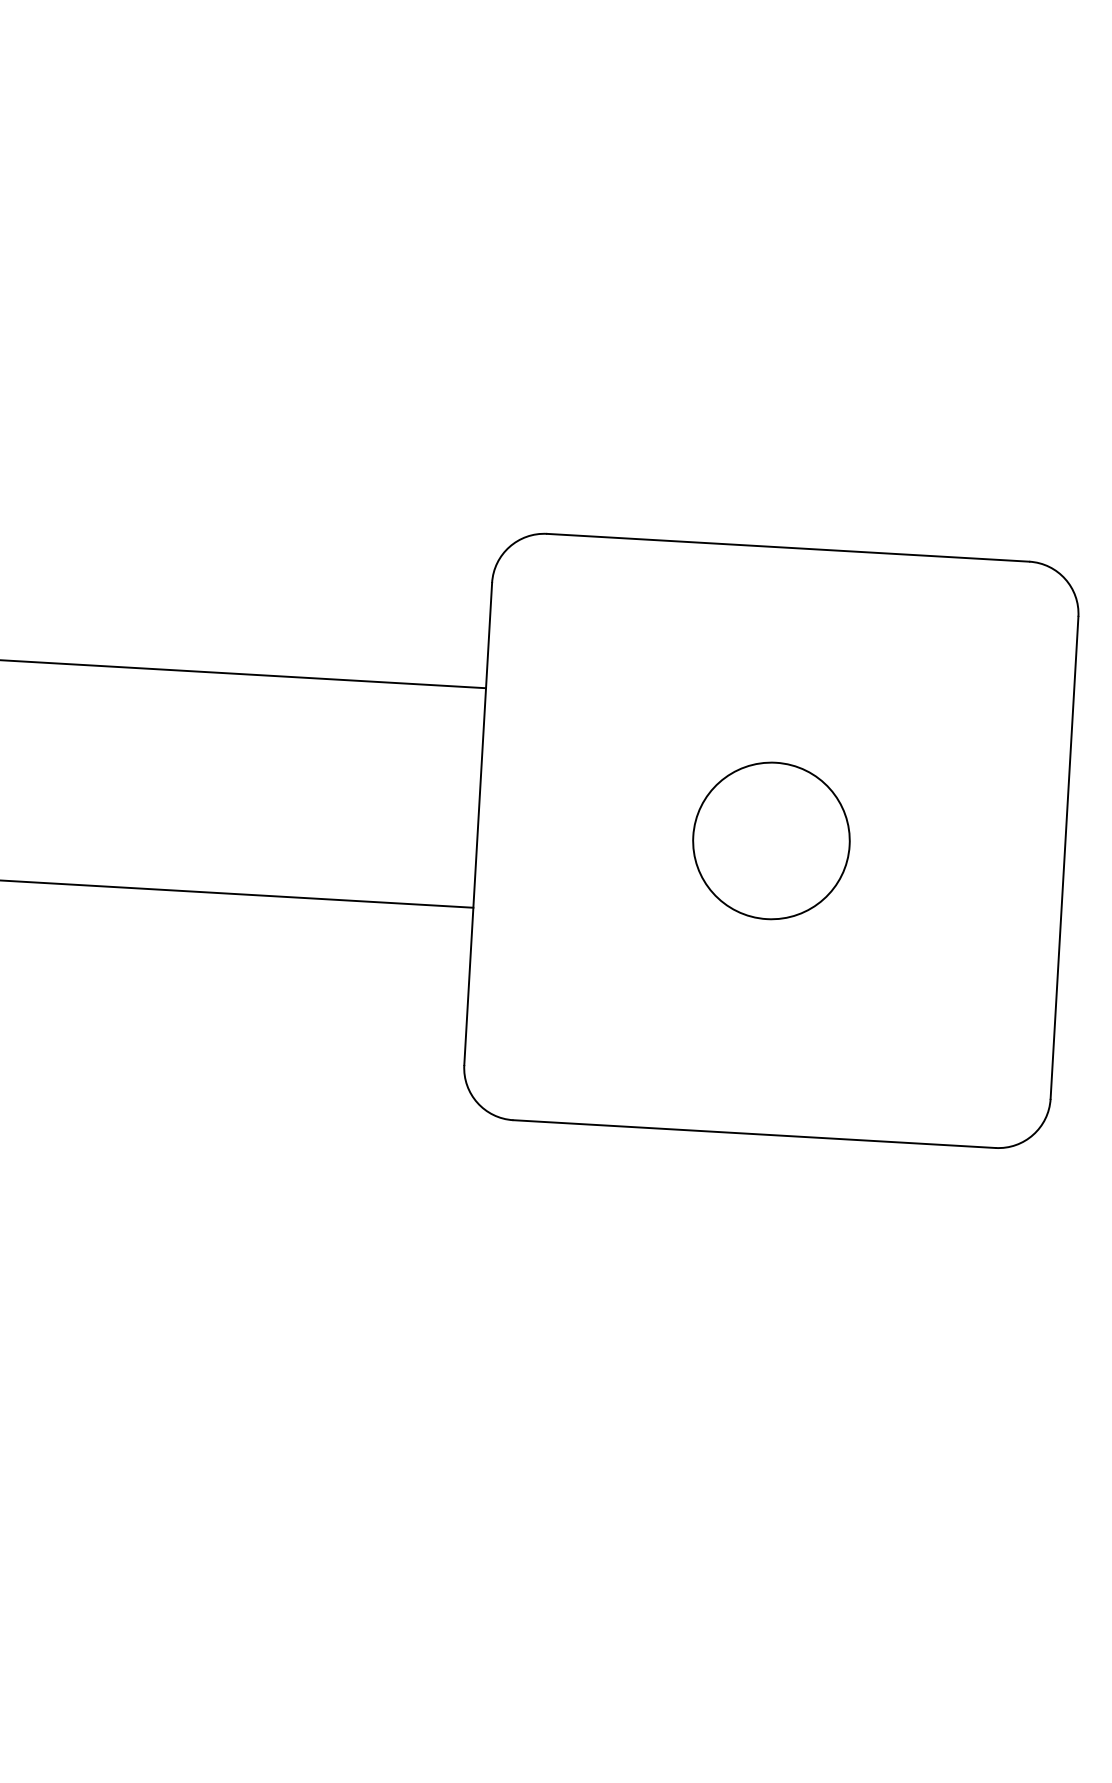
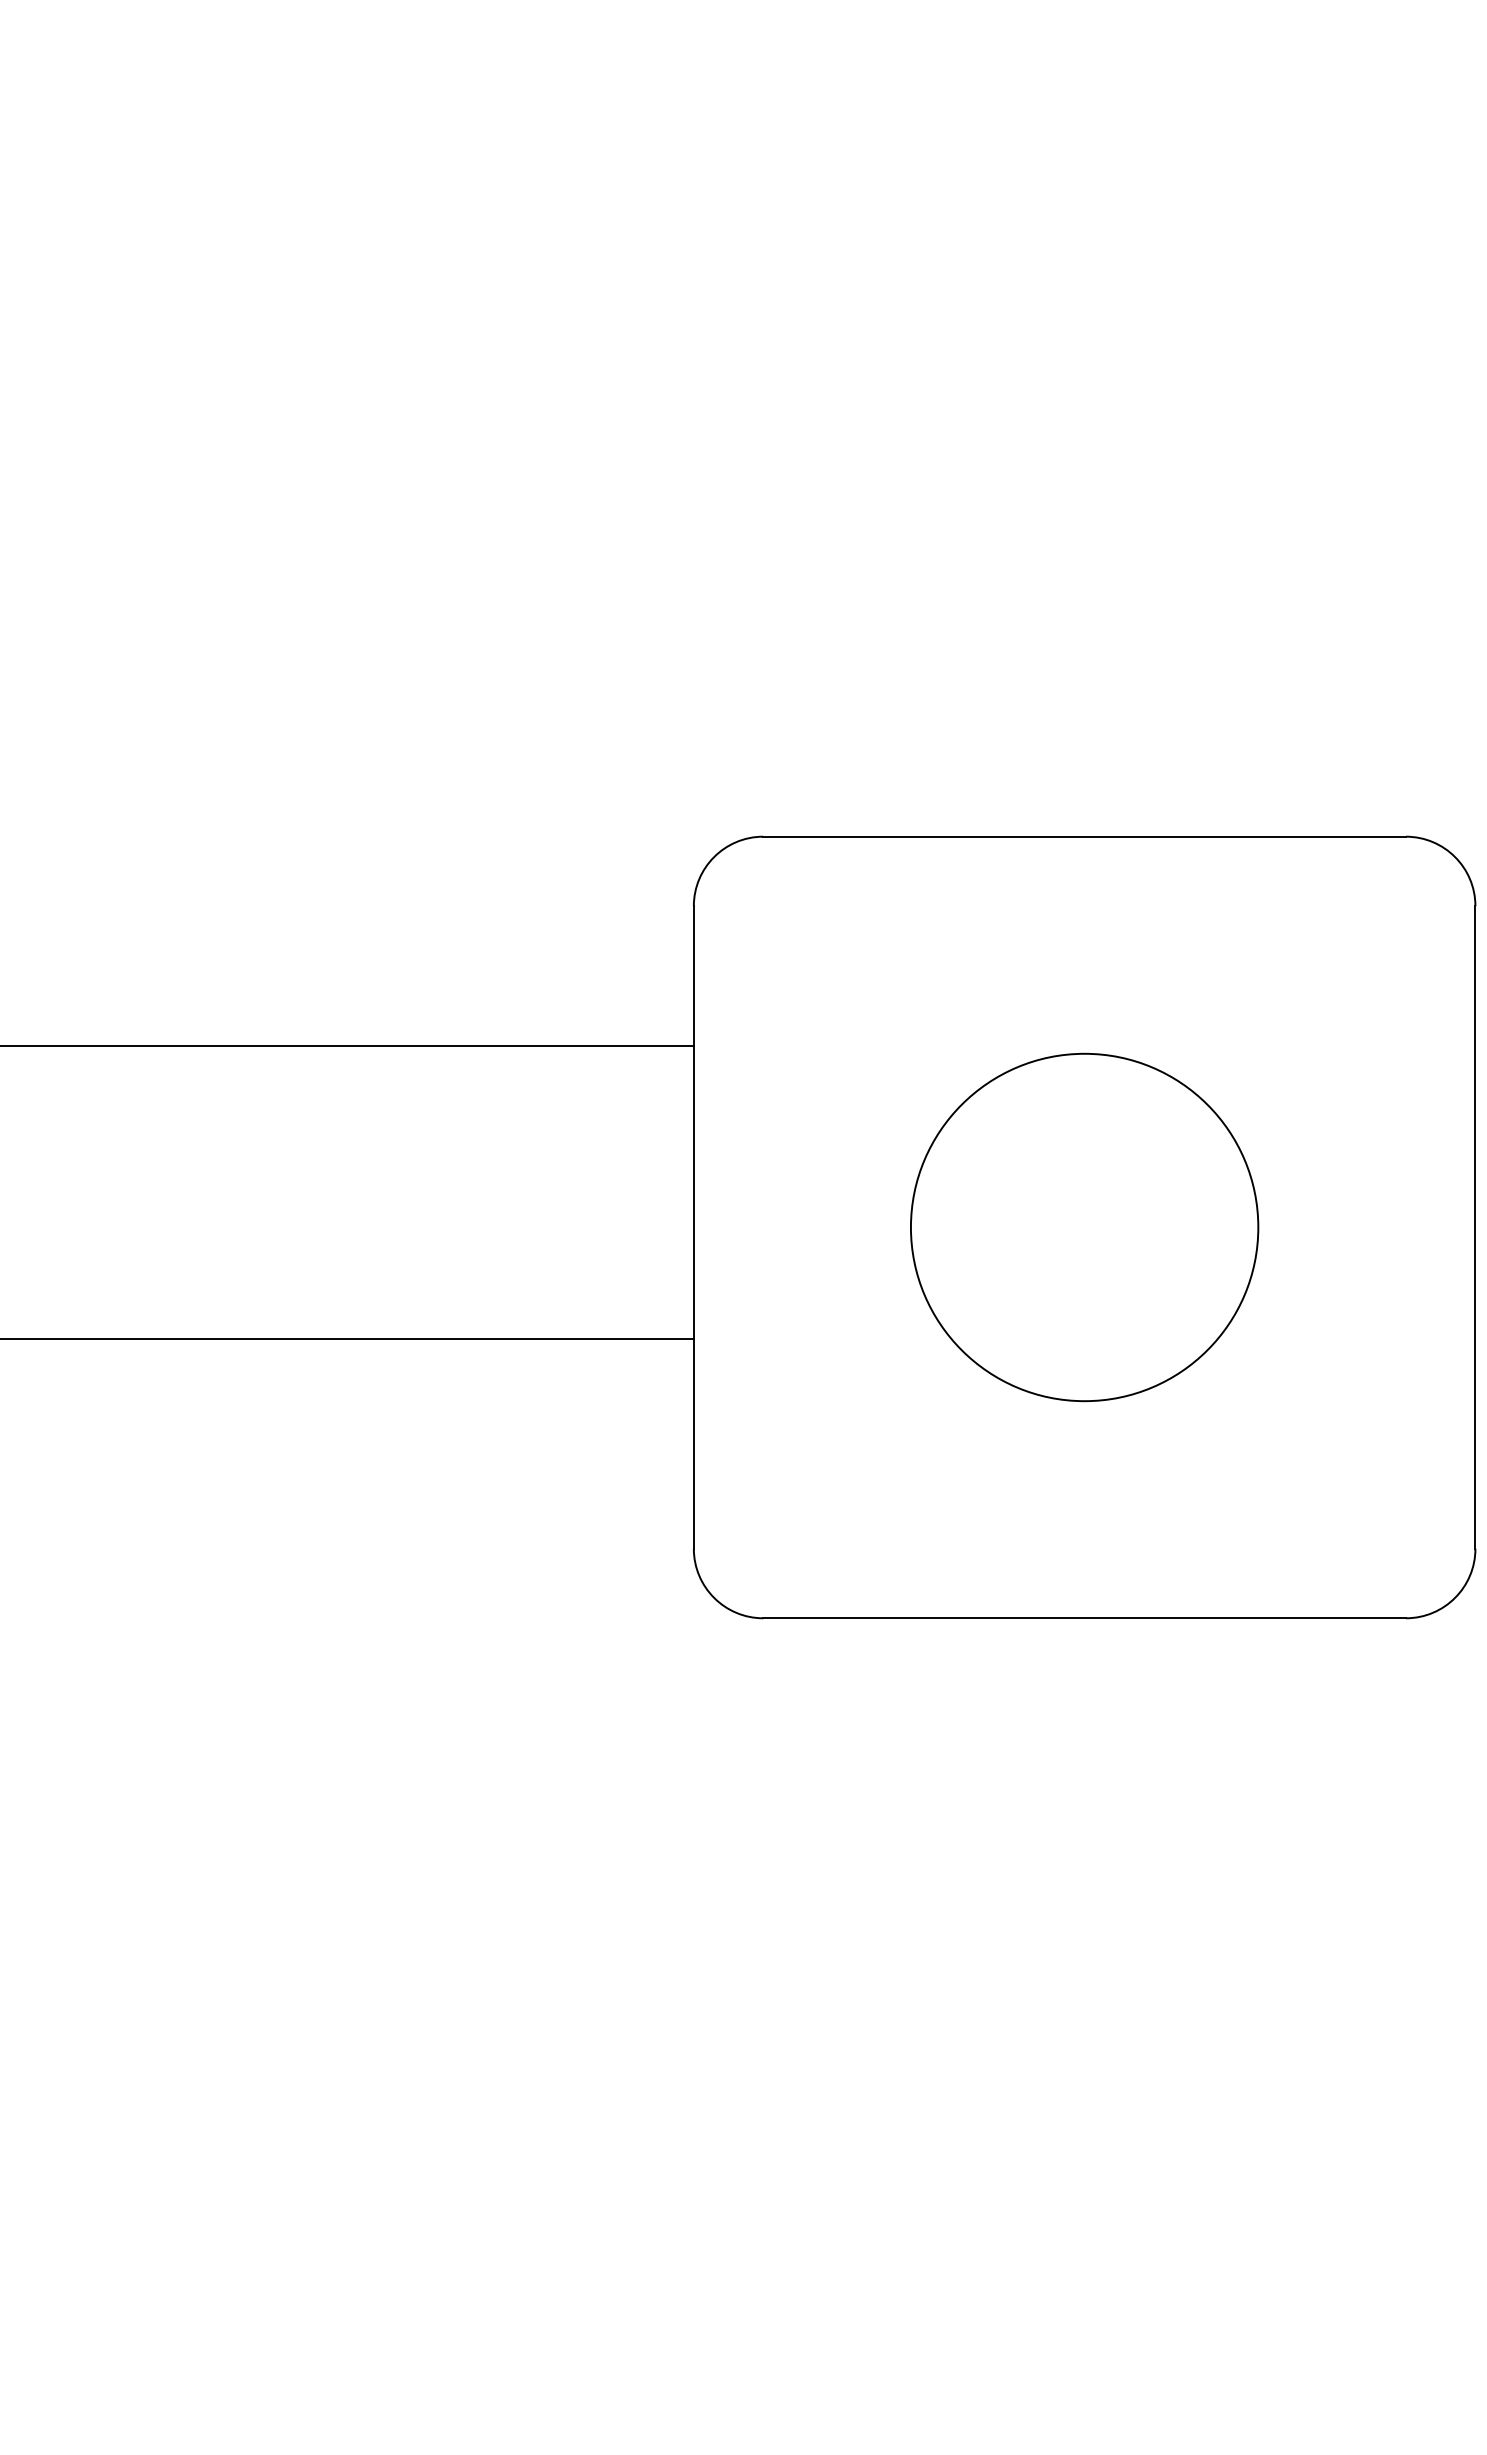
circle: (771, 840) -> (1084, 1227), size x1.67

